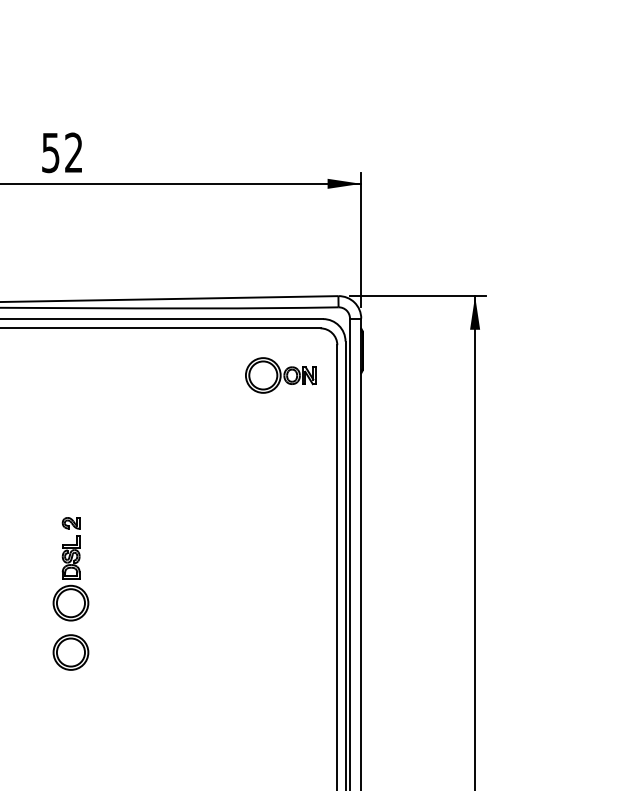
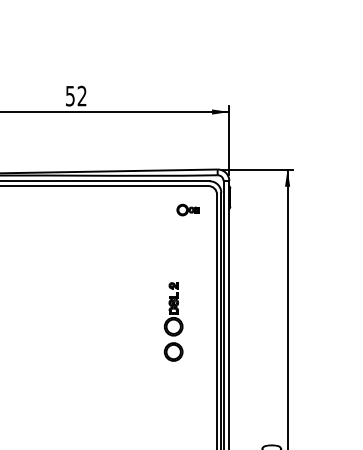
part: (279, 374) -> (187, 209), size x0.6
part: (70, 592) -> (173, 321), moved

